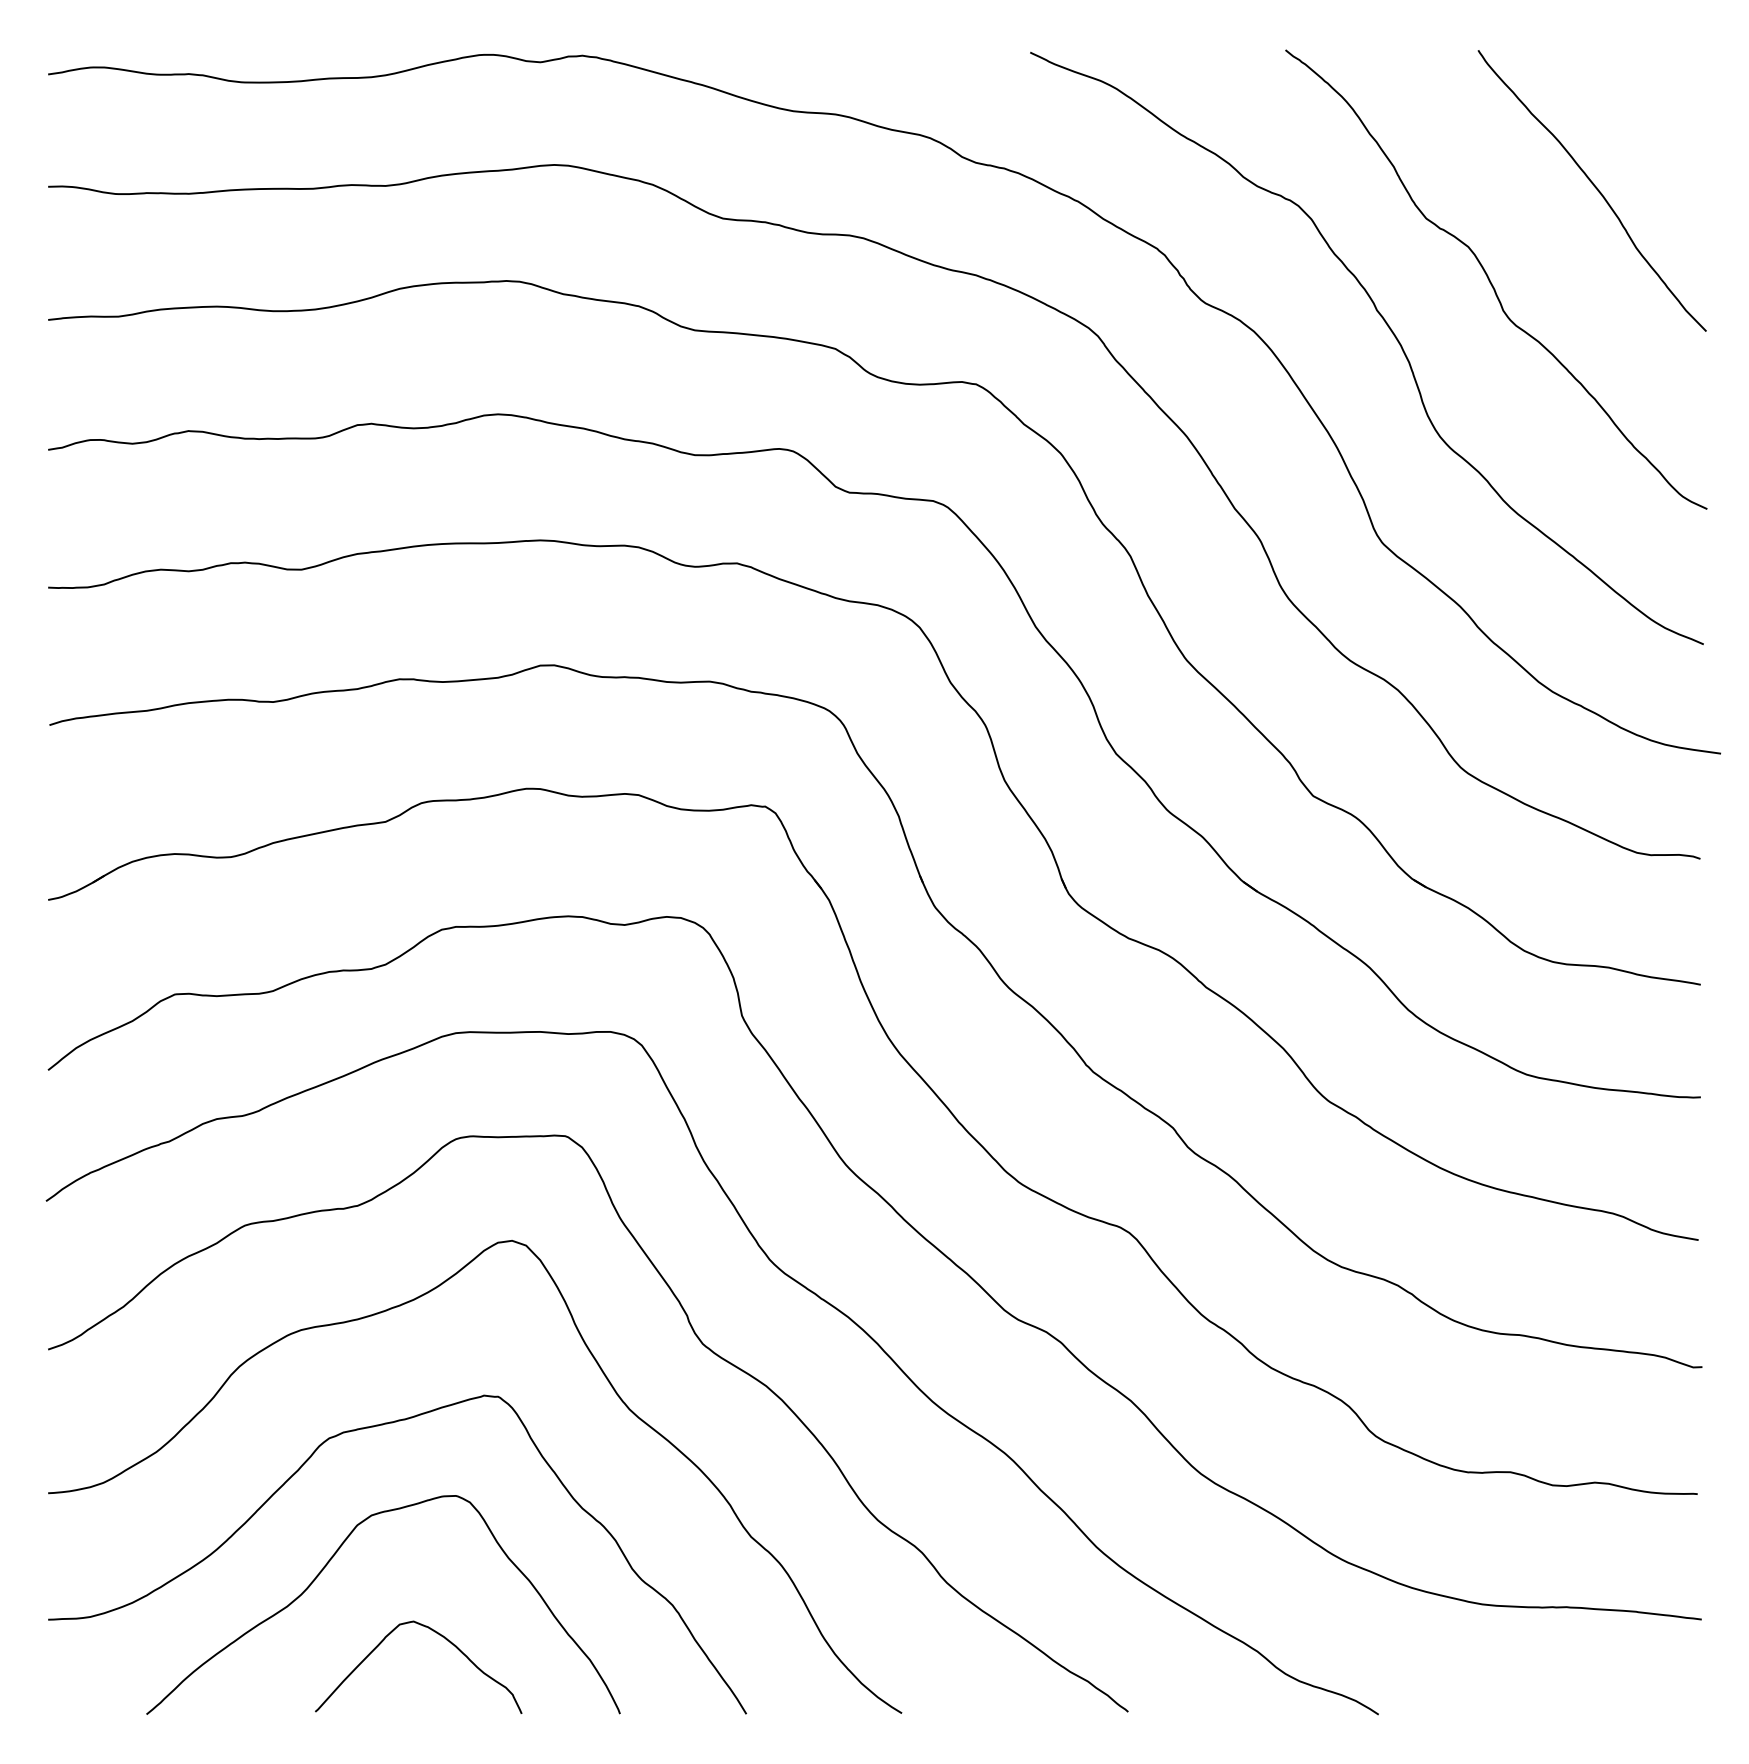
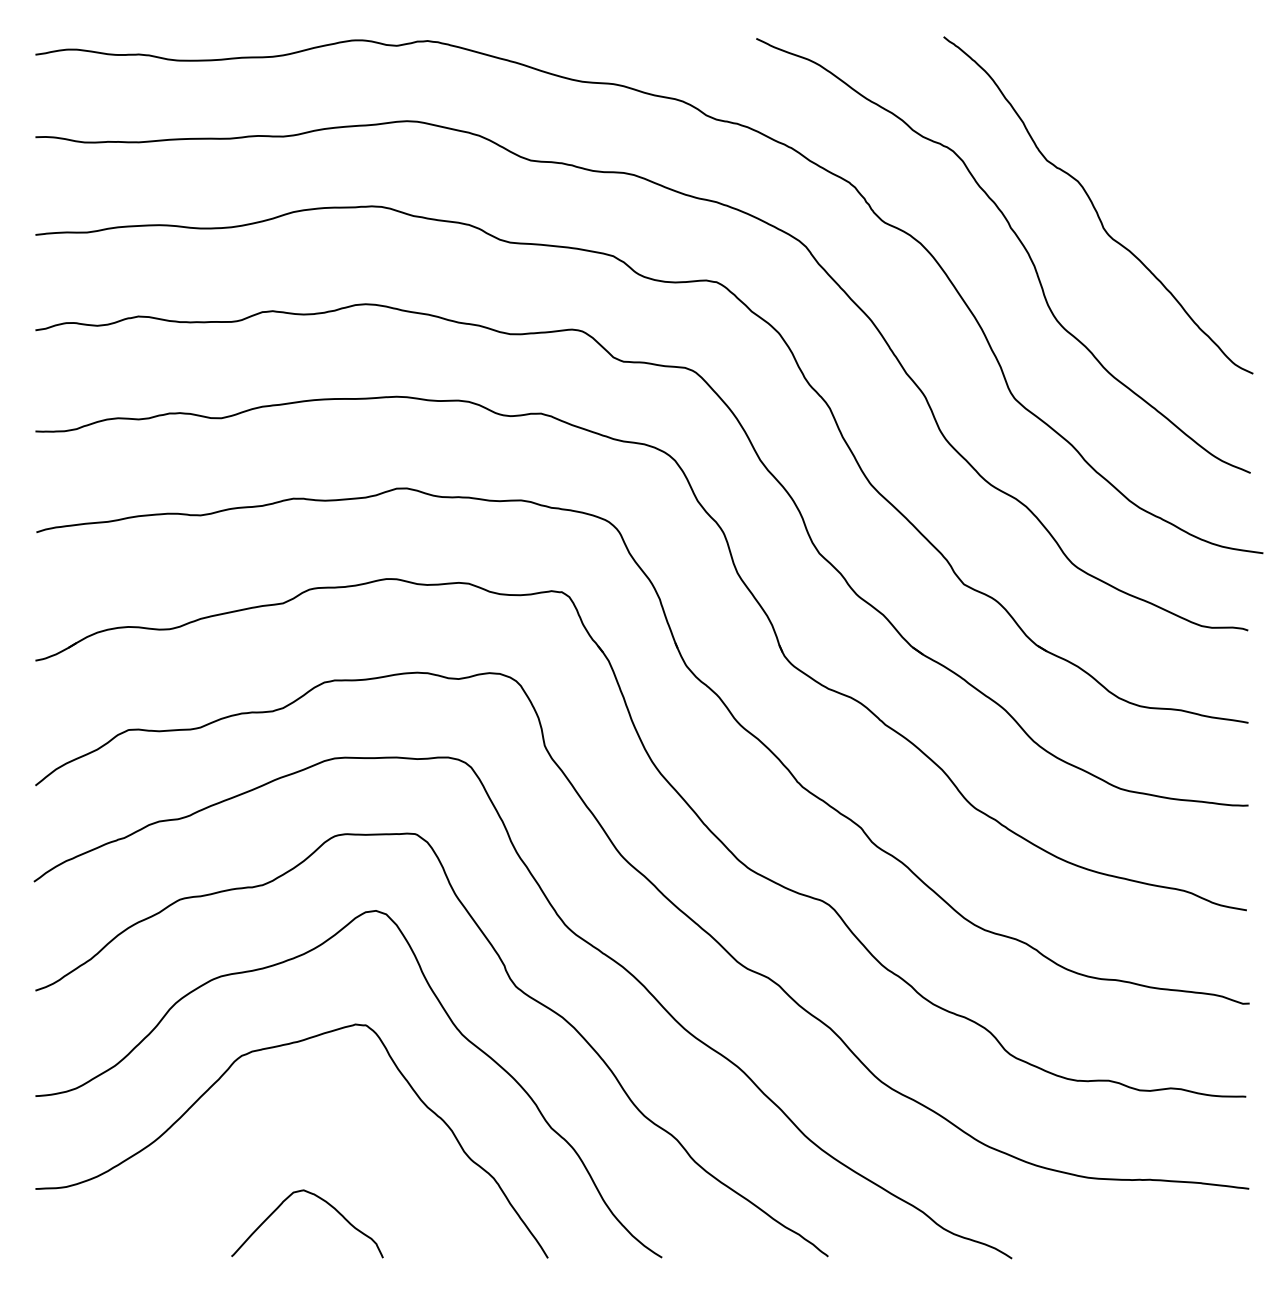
curve: (1594, 187) -> (1170, 137), removed
curve: (332, 1559) -> (244, 1144), removed

